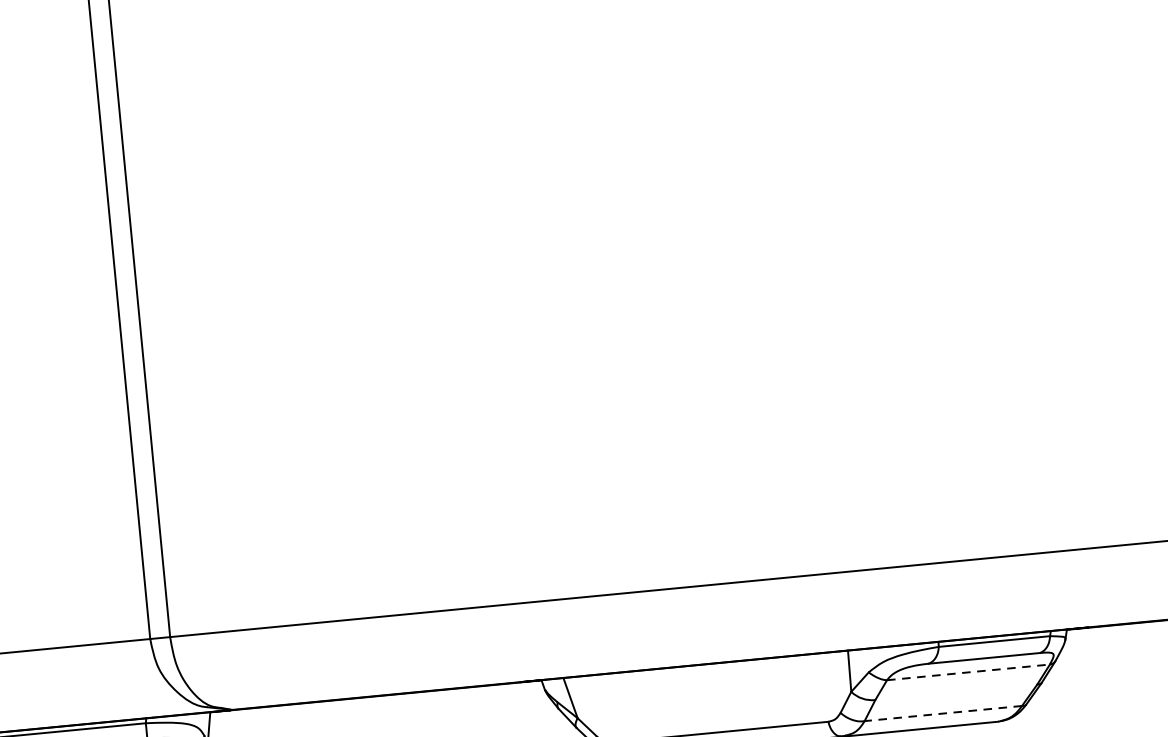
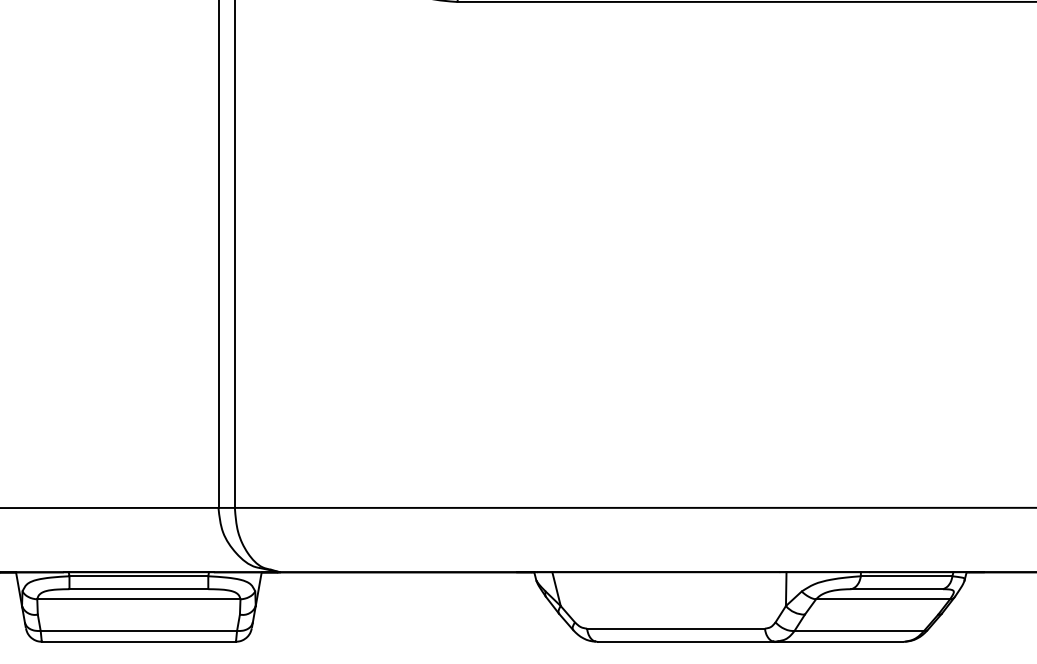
line: (969, 672) -> (883, 599), dashed -> solid
line: (943, 712) -> (859, 630), dashed -> solid

